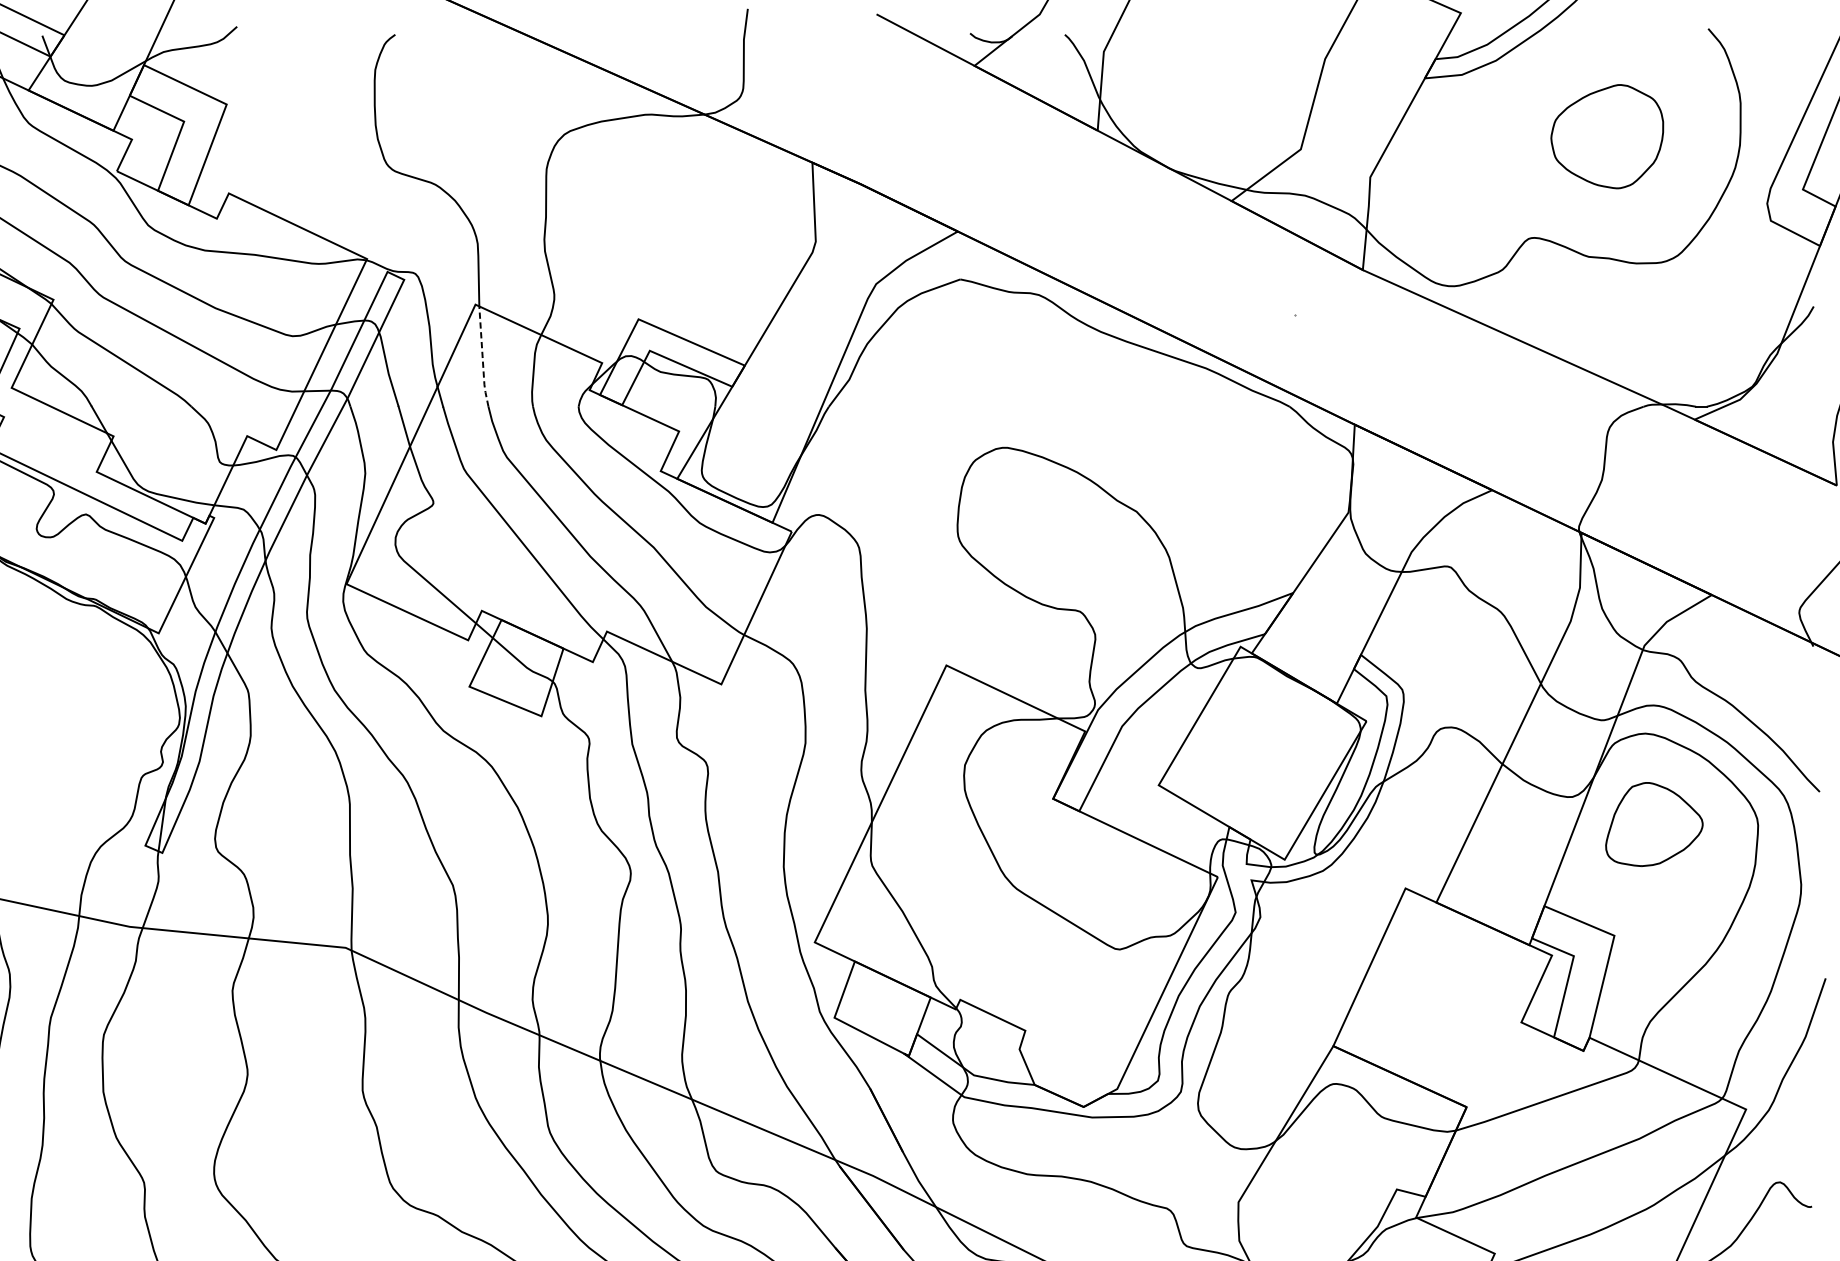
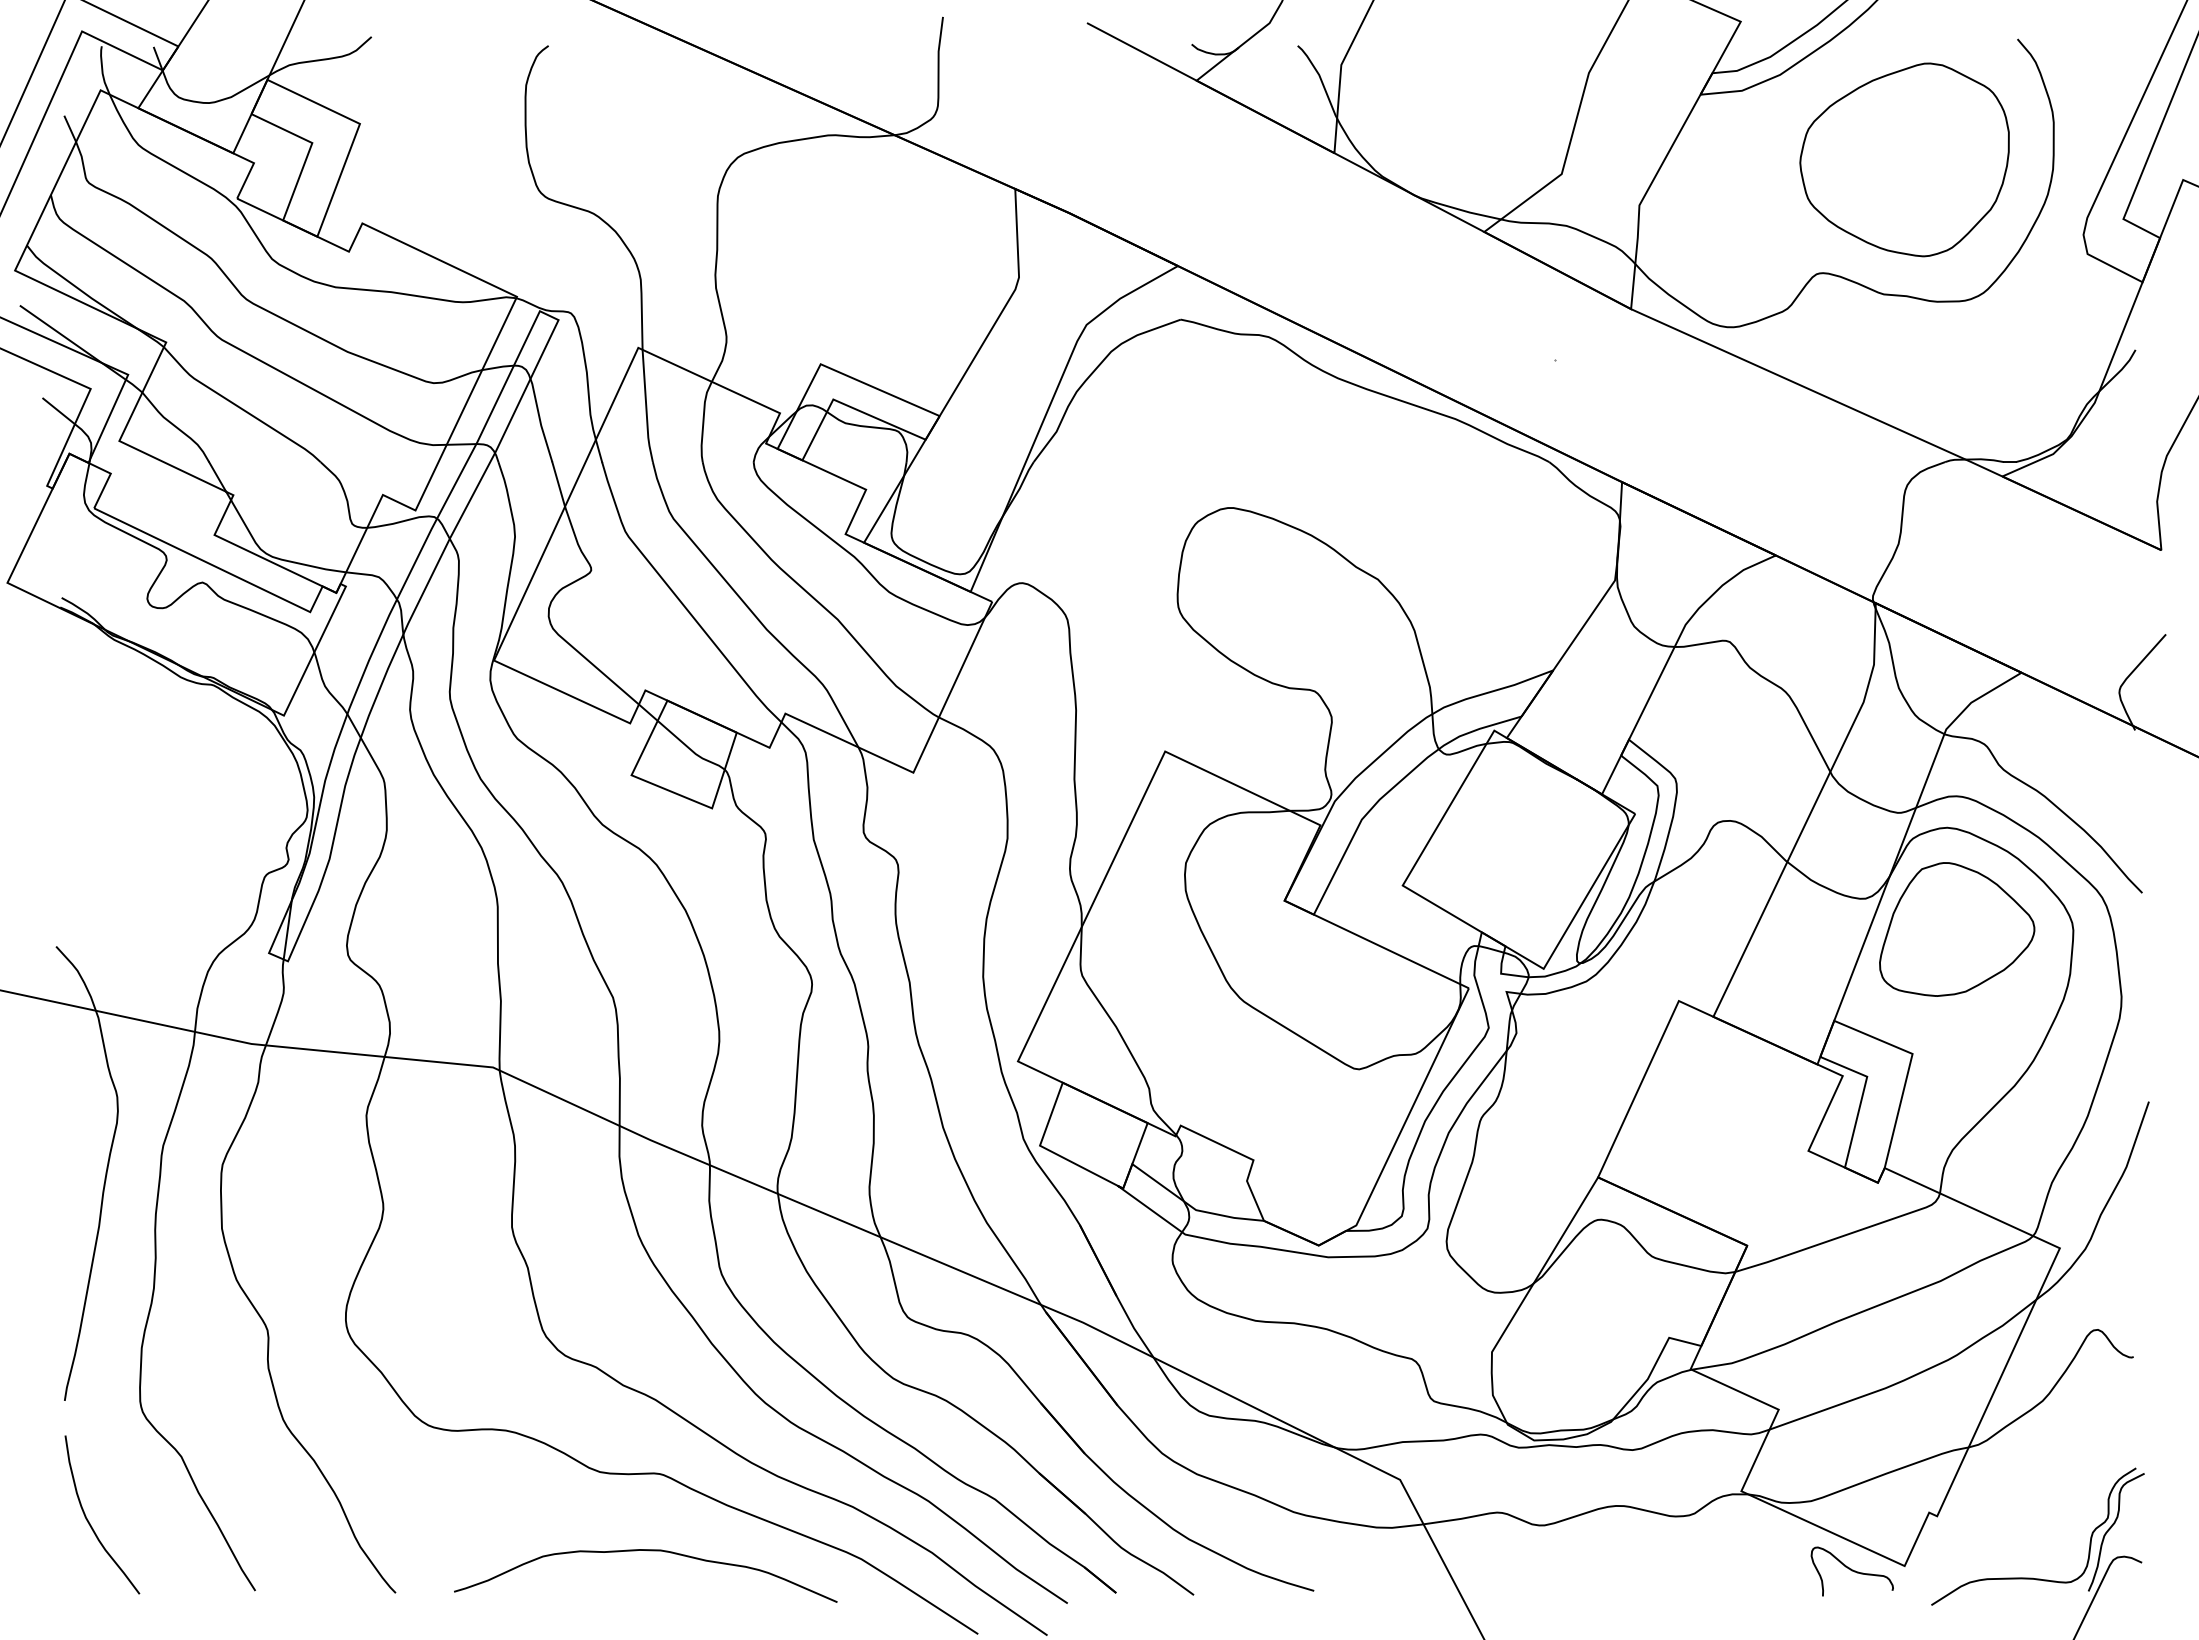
part: (1607, 136) -> (1904, 159), size x1.67
line: (482, 357) -> (646, 407), dashed -> solid
part: (1654, 824) -> (1957, 929), size x1.43

